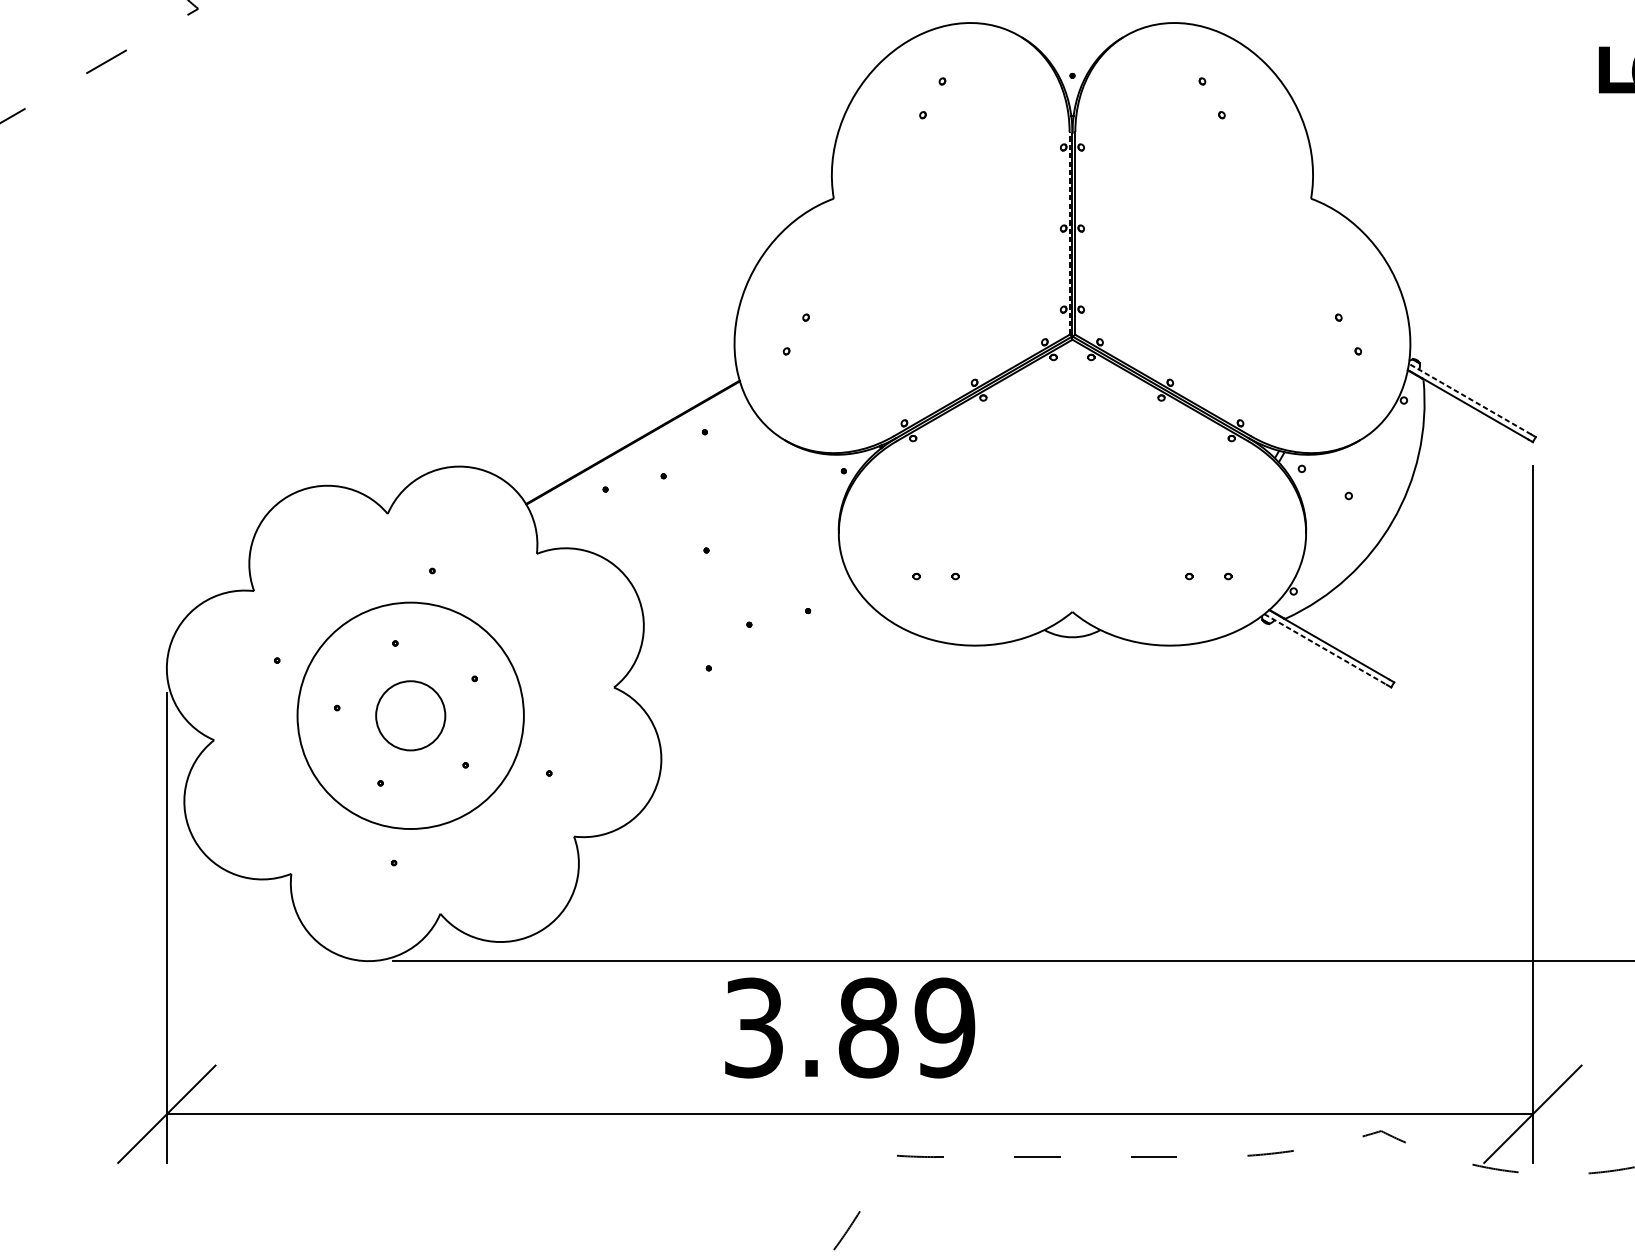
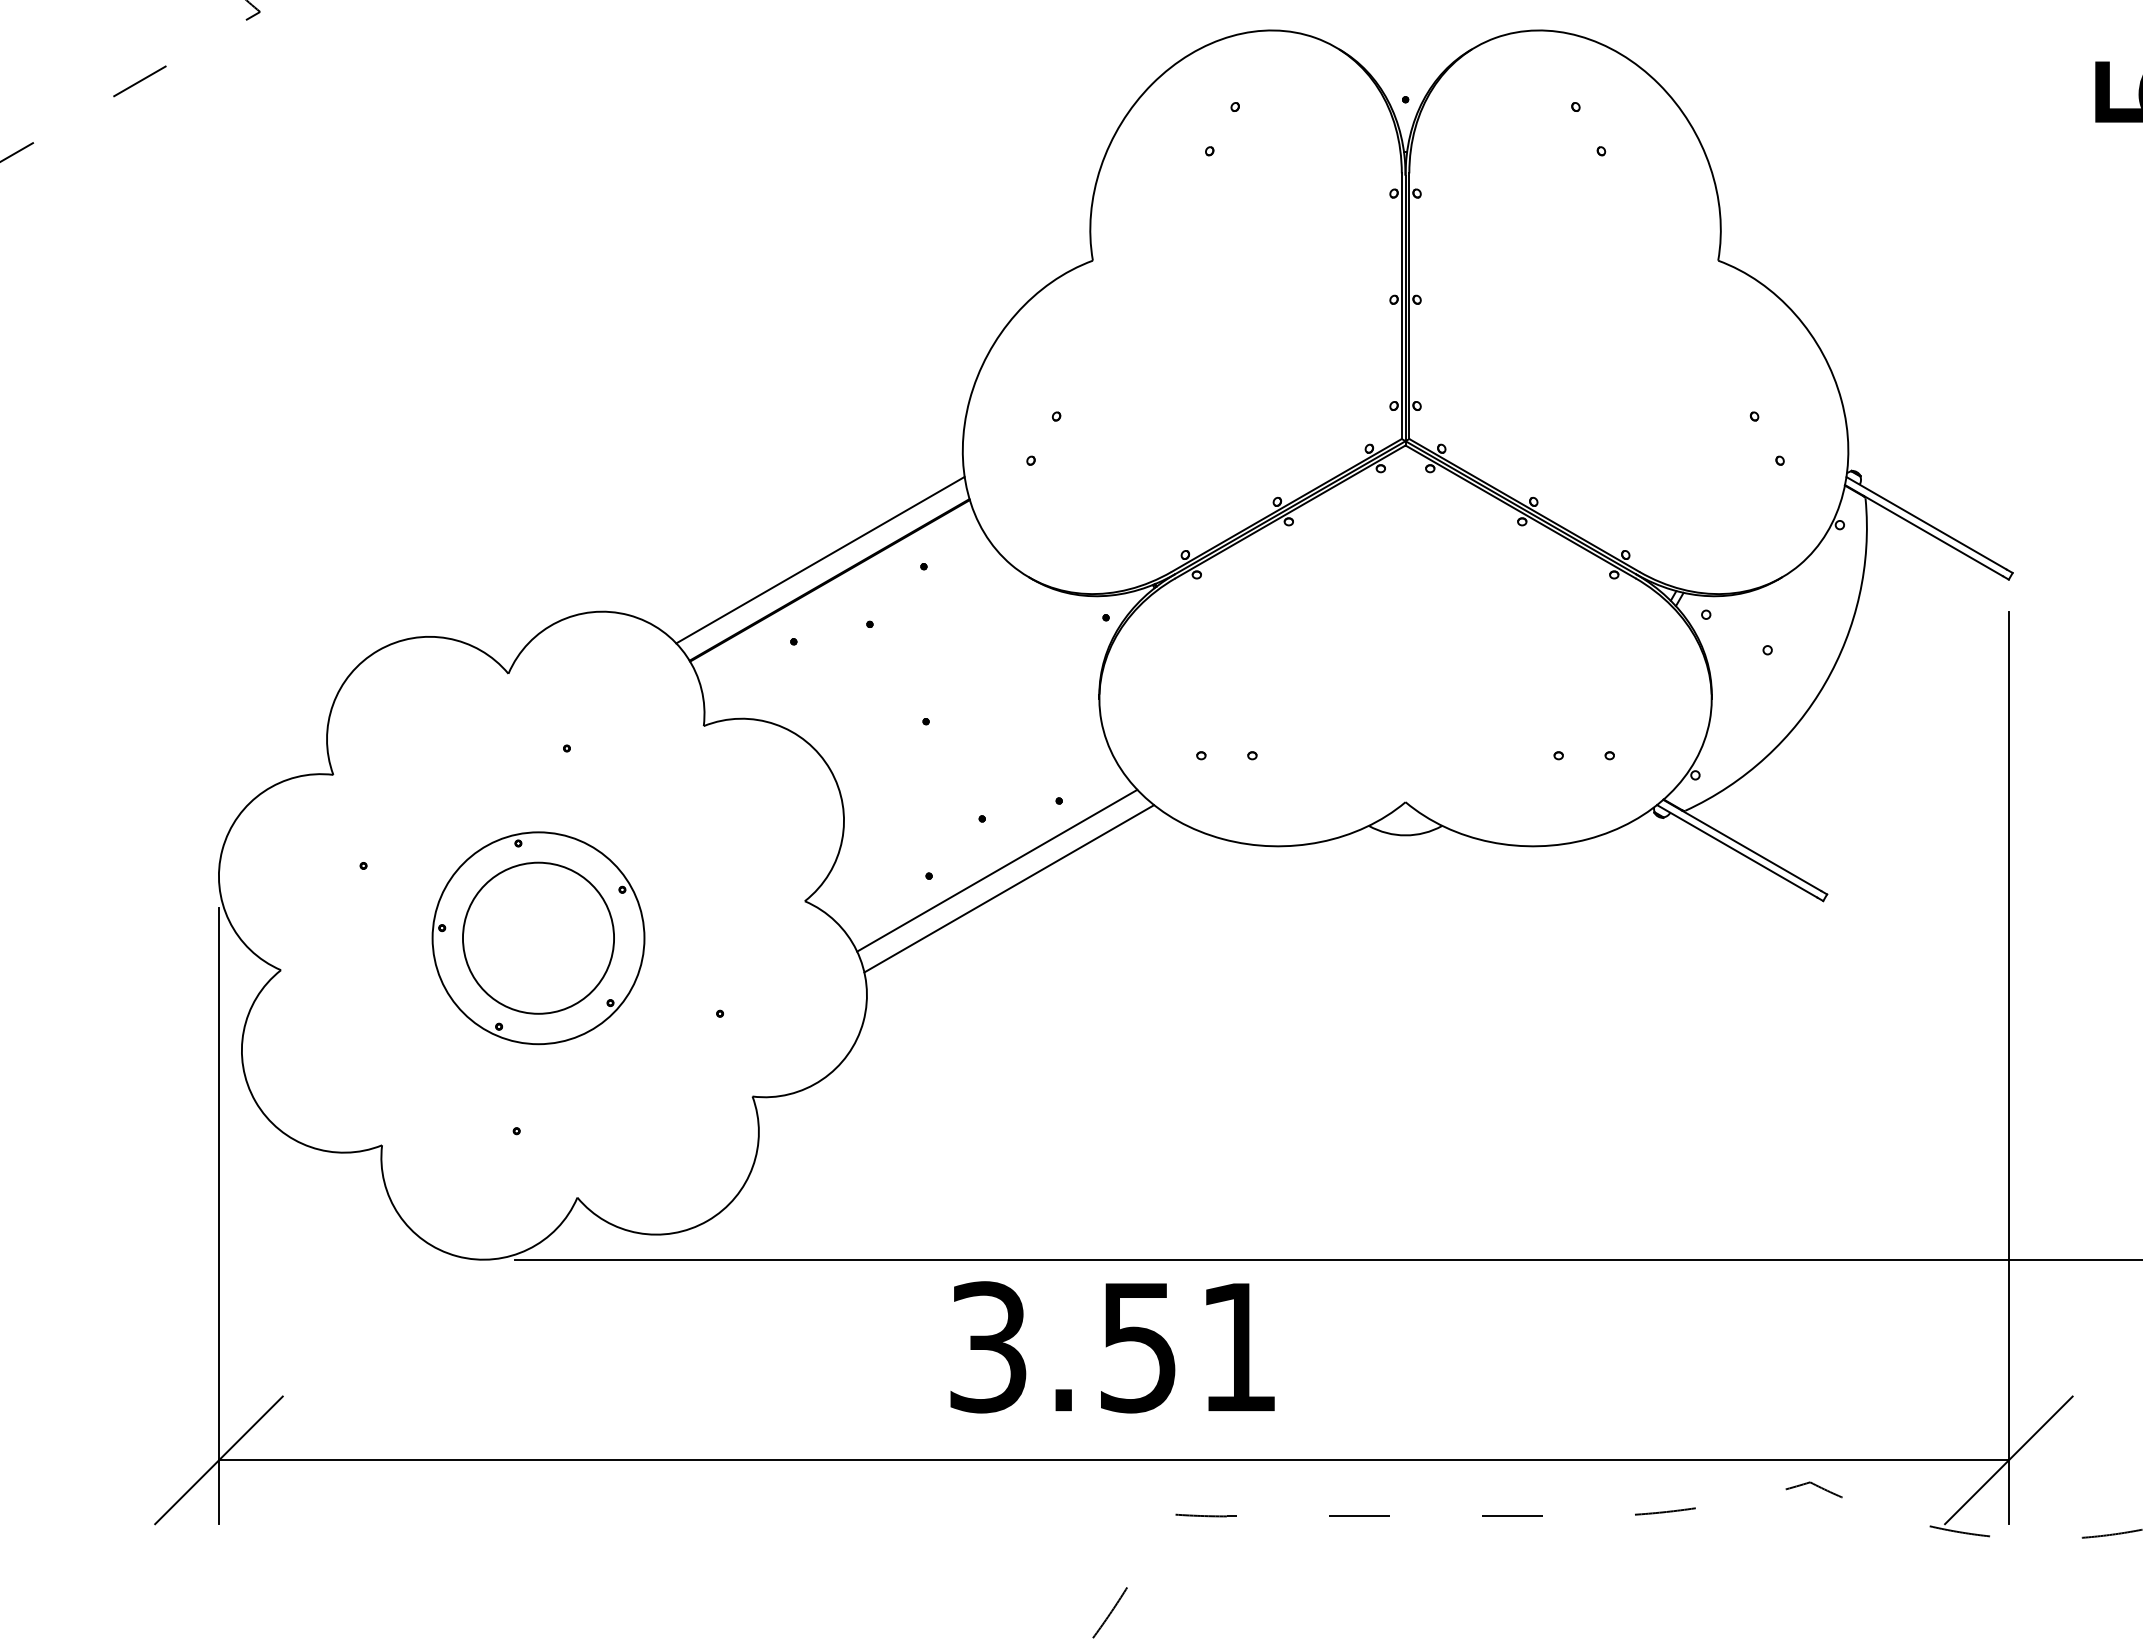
line: (1069, 233) -> (1401, 306), dashed -> solid
line: (1470, 399) -> (1926, 523), dashed -> solid
line: (625, 426) -> (820, 559), added
line: (1325, 649) -> (1737, 851), dashed -> solid
line: (761, 664) -> (997, 870), added
line: (770, 677) -> (1009, 888), added
circle: (410, 715) -> (538, 937), size x1.67
circle: (410, 716) -> (538, 938), size x0.71
text: (906, 1028) -> (1188, 1347), 3.89 -> 3.51

